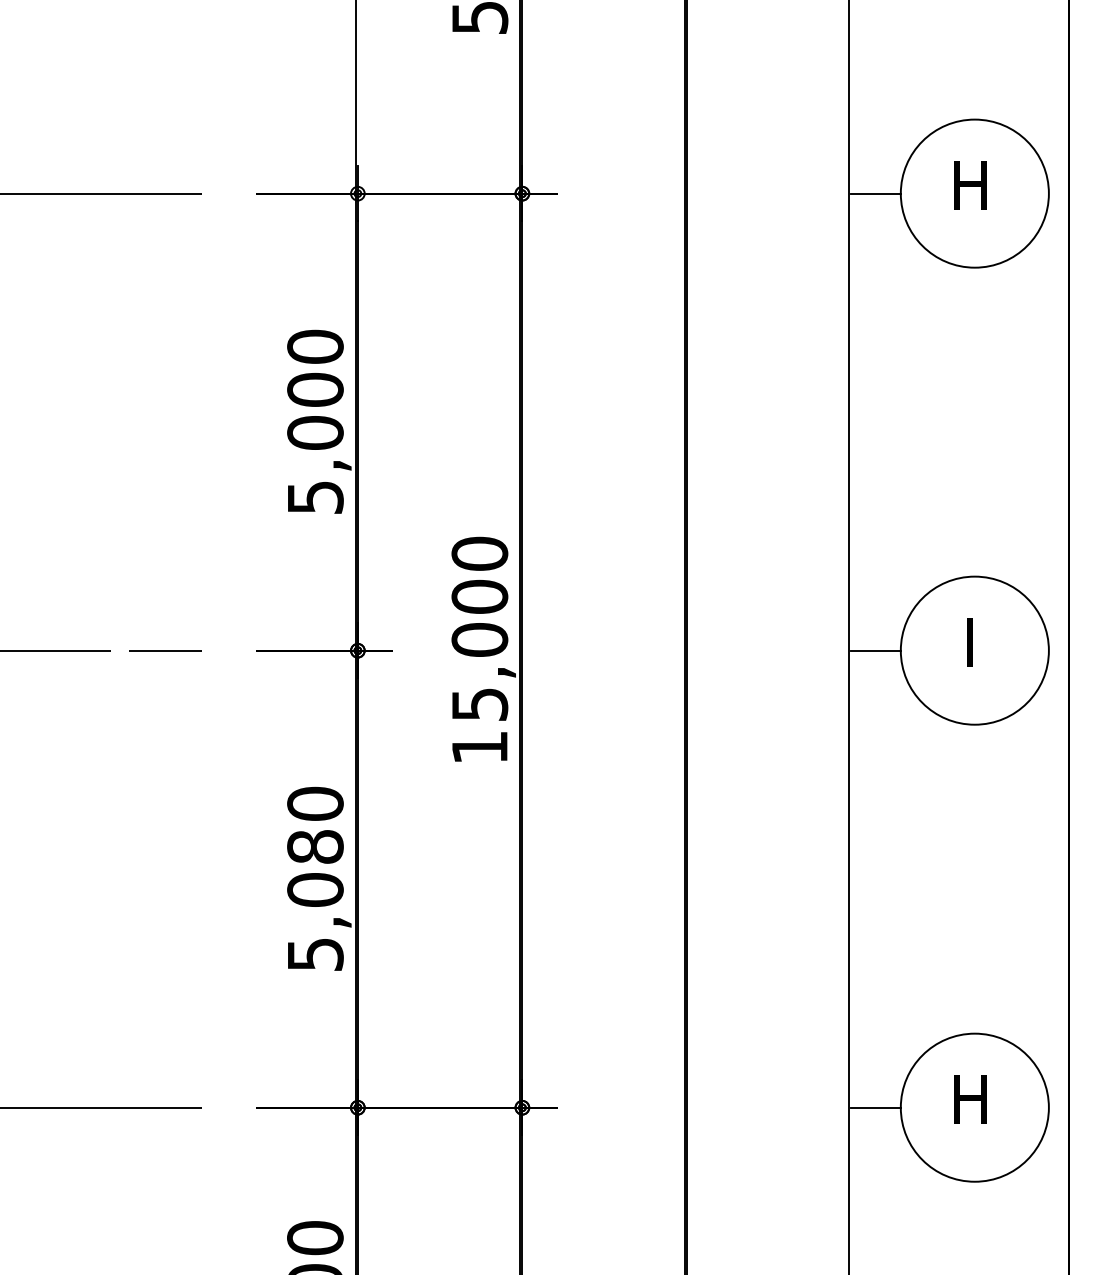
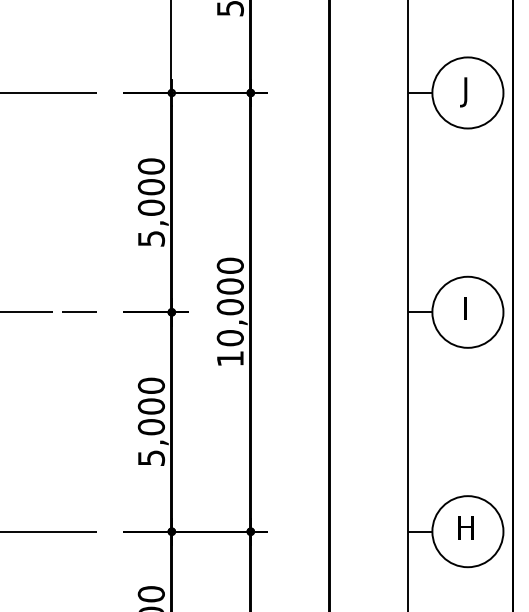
text: (969, 192) -> (465, 92), H -> J
text: (478, 705) -> (229, 338), 15,000 -> 10,000
text: (315, 846) -> (151, 406), 5,080 -> 5,000

